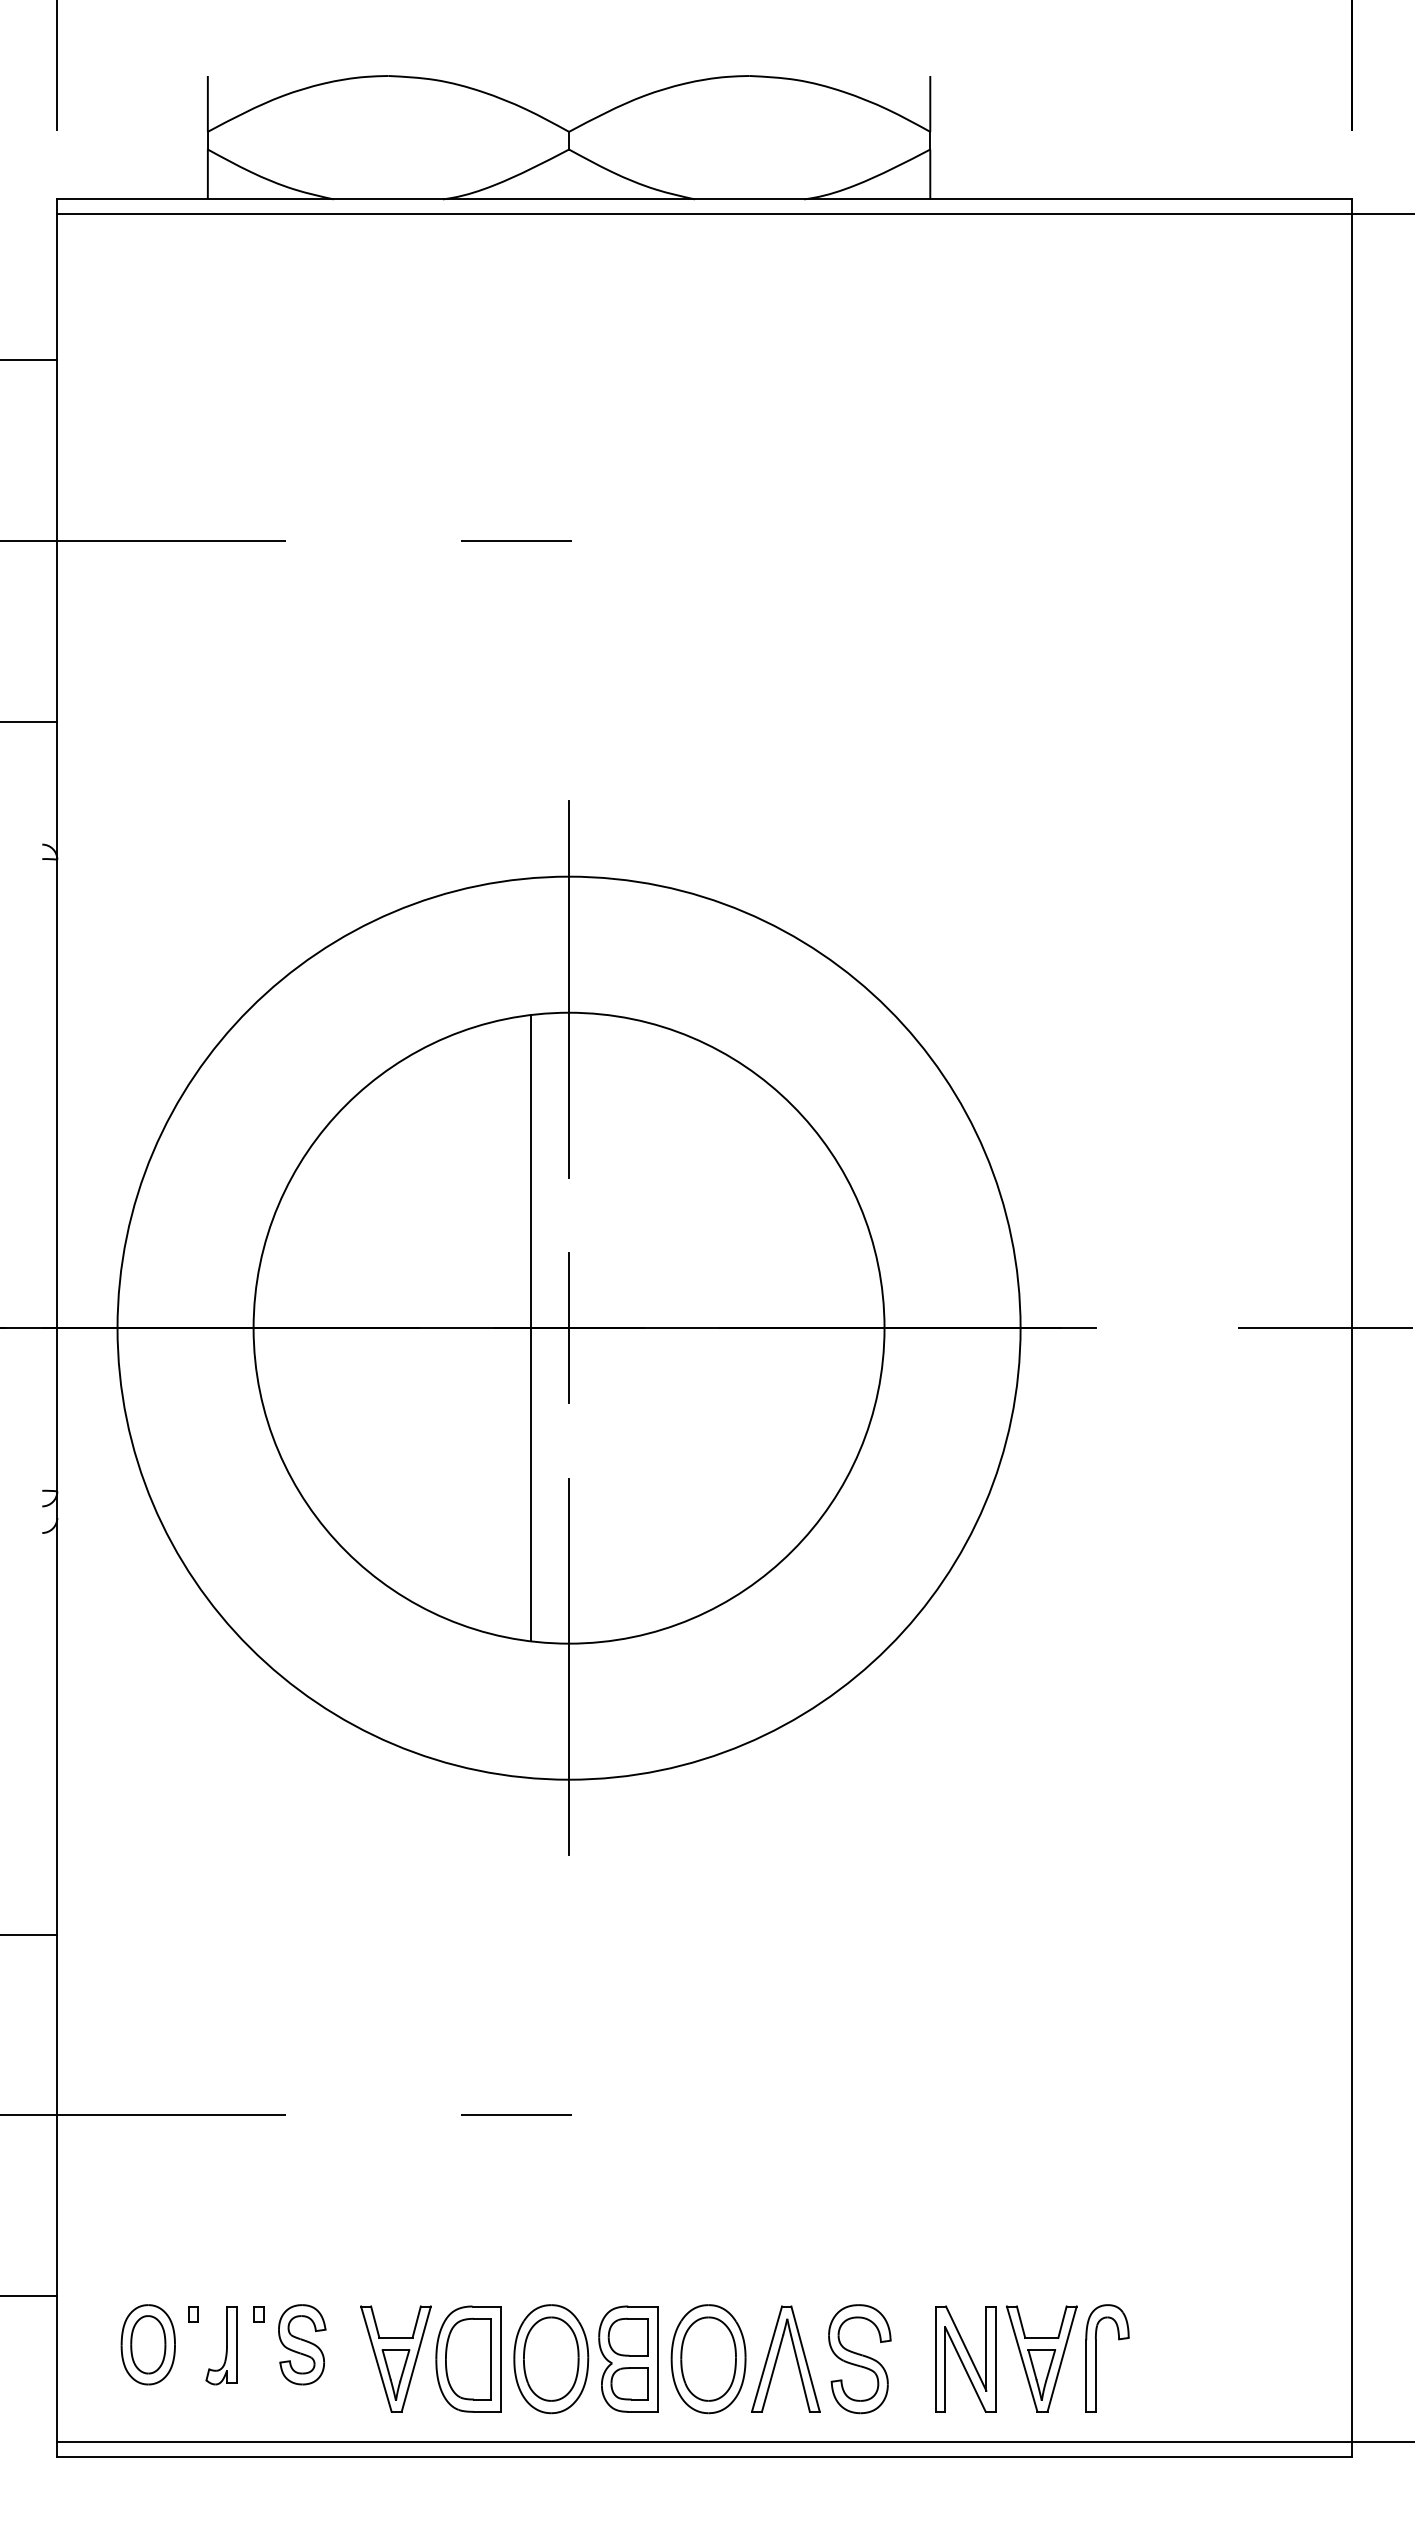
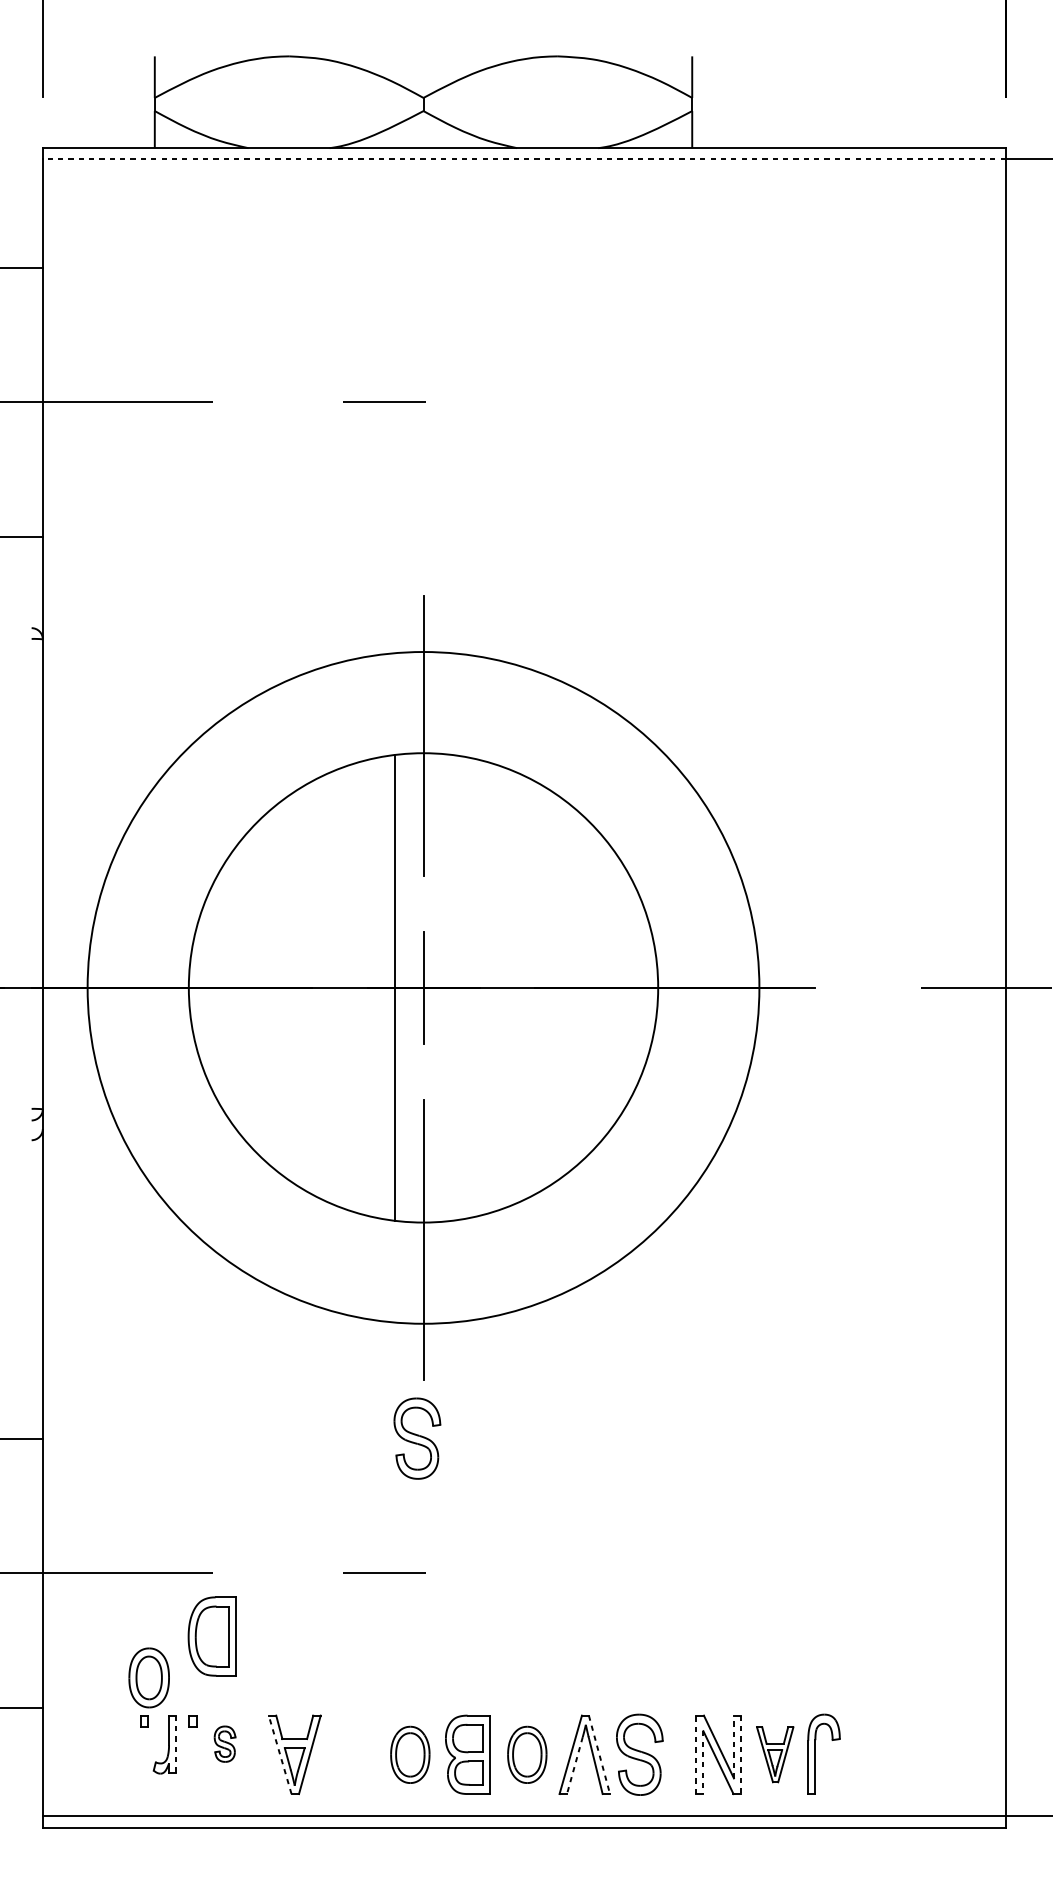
line: (704, 214) -> (524, 159), solid -> dashed
part: (560, 1934) -> (417, 1438), added
part: (147, 2344) -> (148, 1677), moved
part: (302, 2344) -> (225, 1743), size x0.6
line: (236, 2345) -> (176, 1744), solid -> dashed
line: (986, 2348) -> (734, 1746), solid -> dashed
part: (468, 2358) -> (212, 1636), moved
part: (1041, 2358) -> (774, 1754), size x0.7
line: (376, 2359) -> (280, 1755), solid -> dashed
part: (551, 2359) -> (410, 1755), size x0.7
part: (708, 2359) -> (527, 1755), size x0.7
line: (805, 2359) -> (599, 1755), solid -> dashed
line: (935, 2359) -> (696, 1755), solid -> dashed
line: (995, 2359) -> (740, 1755), solid -> dashed
line: (945, 2370) -> (703, 1763), solid -> dashed
line: (772, 2373) -> (574, 1765), solid -> dashed

